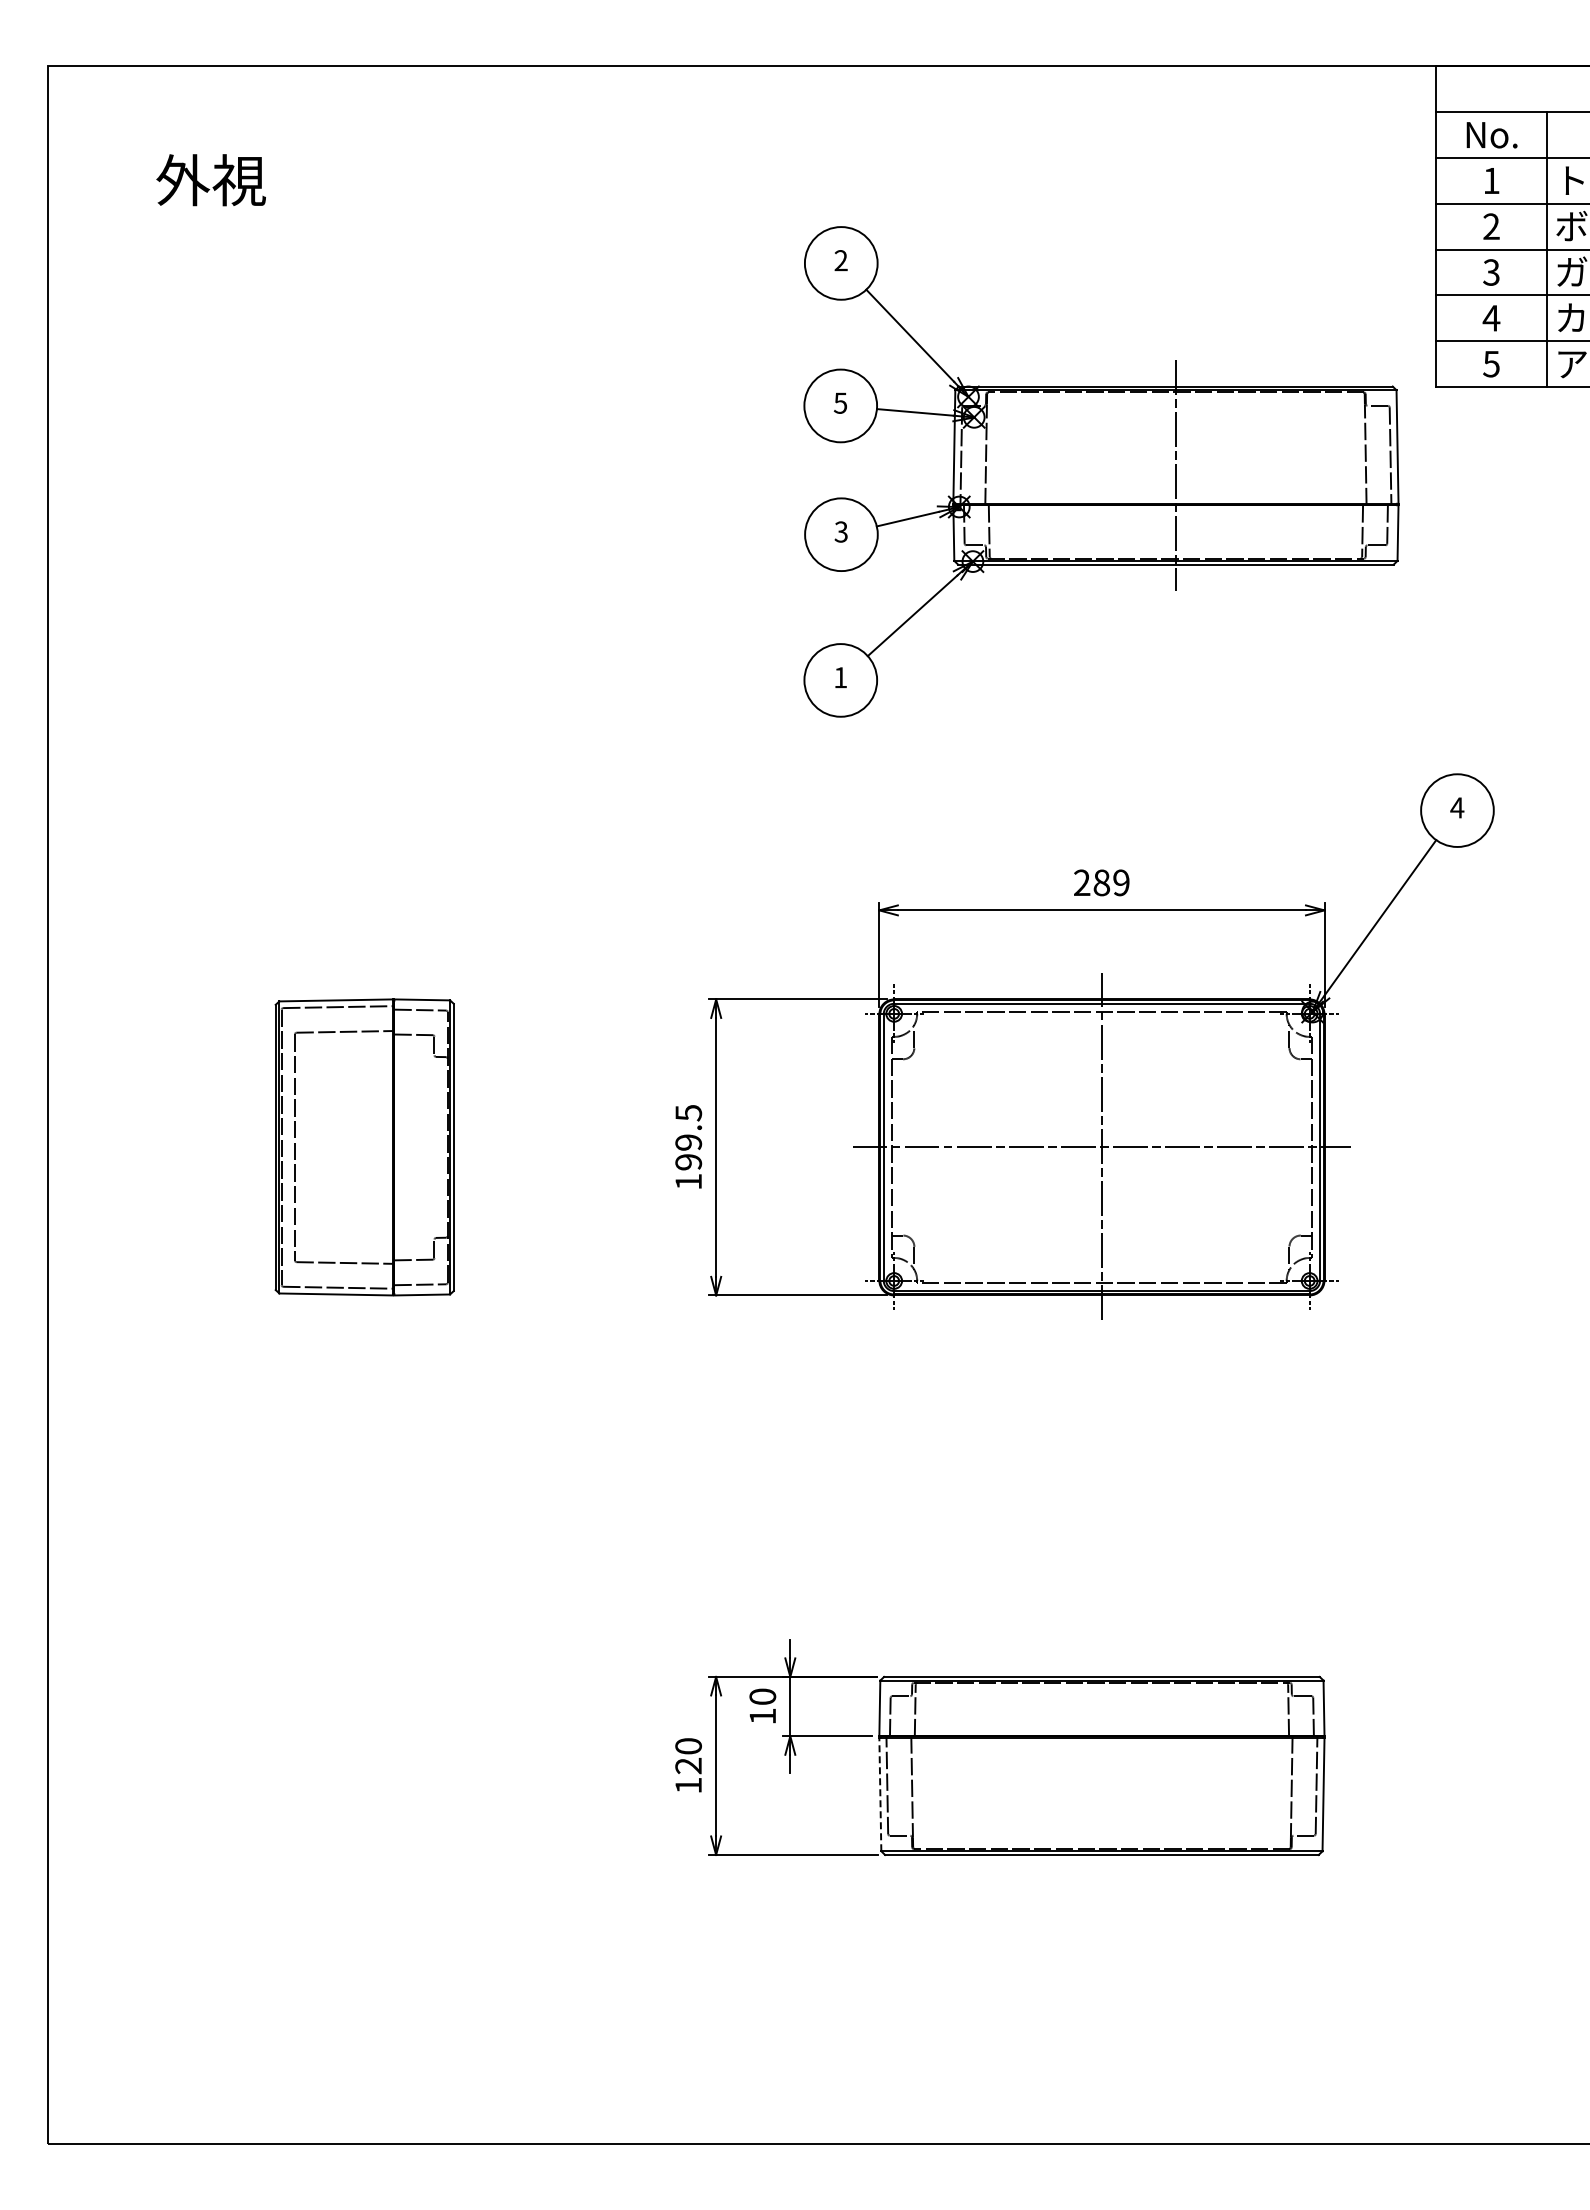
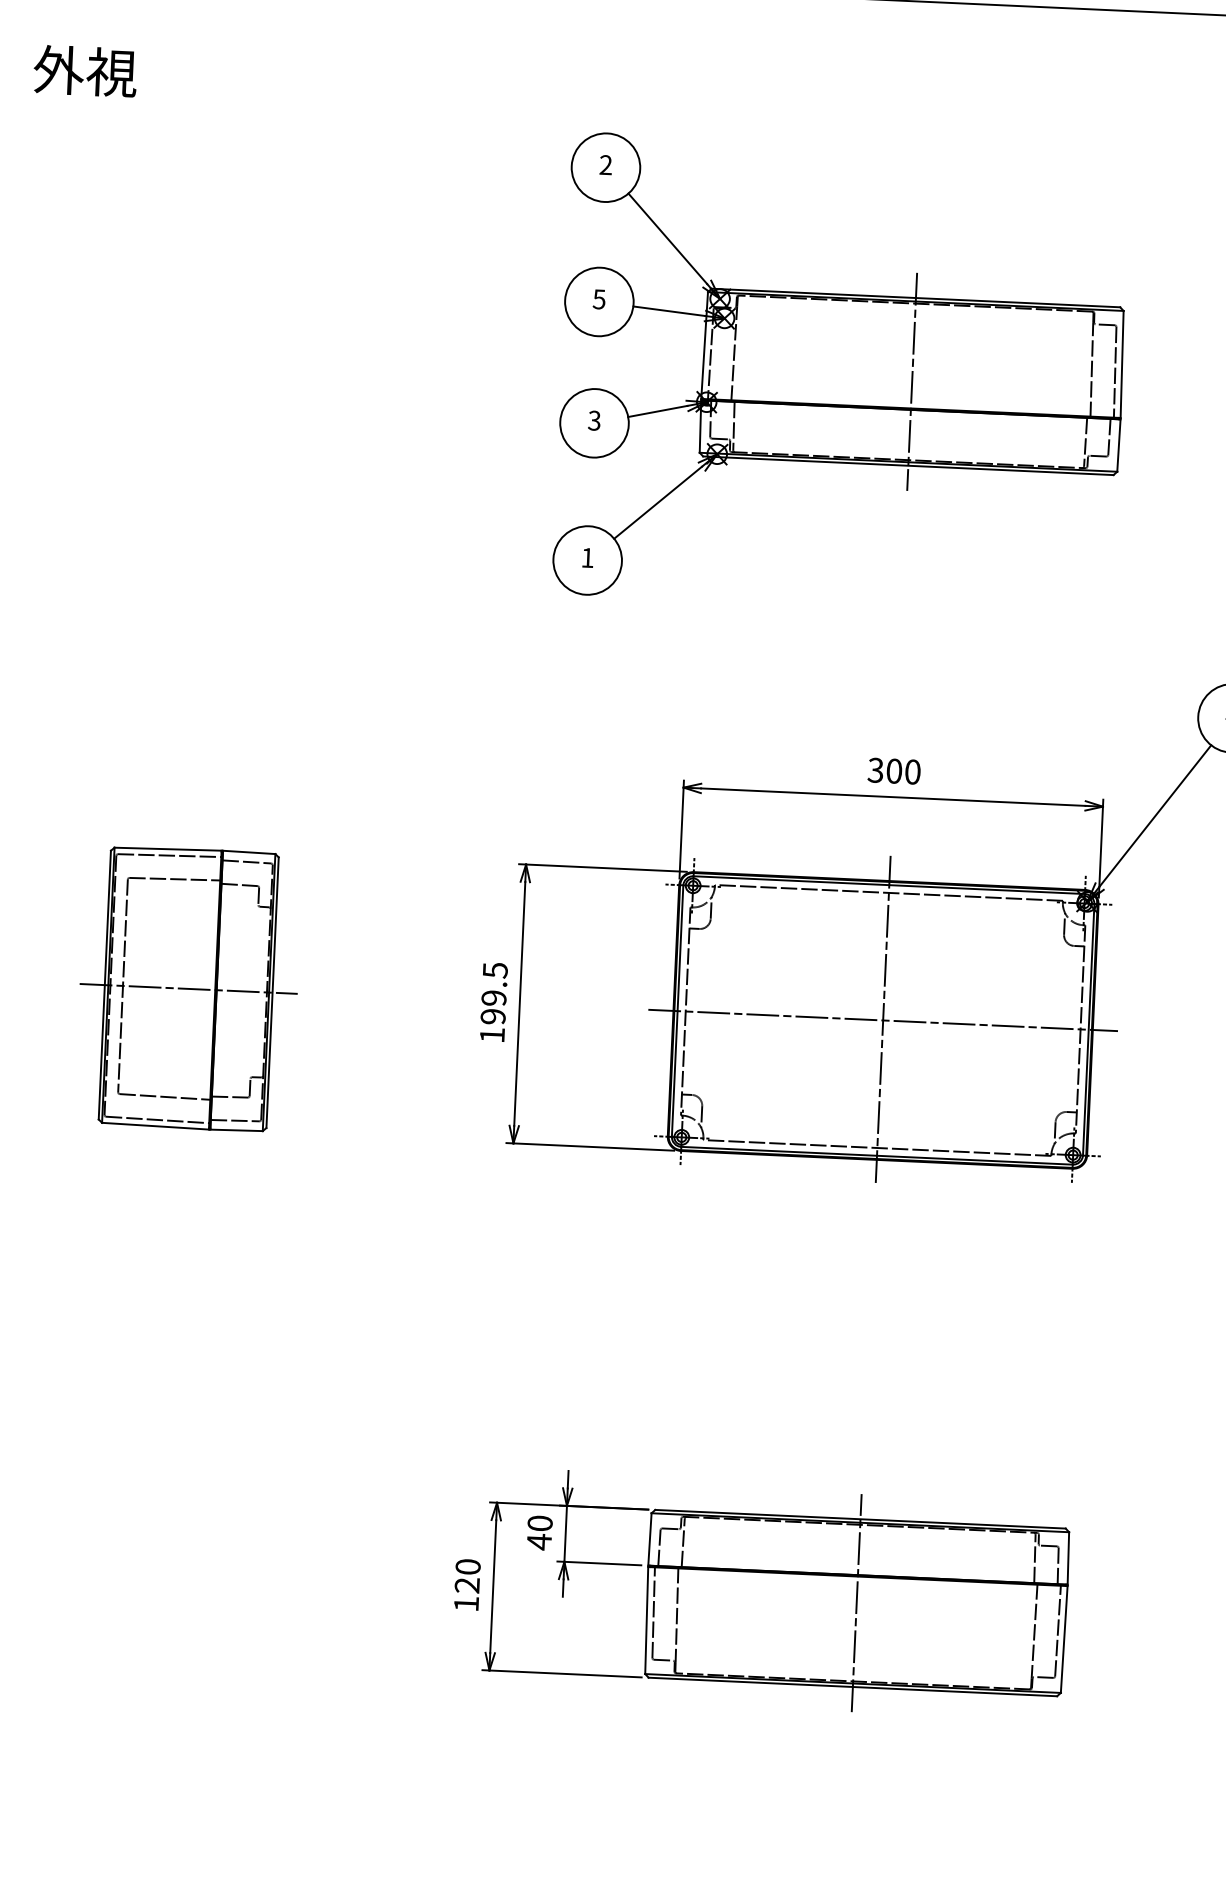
part: (1101, 471) -> (842, 374), moved
text: (1101, 882) -> (894, 770), 289 -> 300
line: (364, 1147) -> (188, 988), added
text: (762, 1716) -> (539, 1542), 10 -> 40
line: (1101, 1765) -> (856, 1602), added
line: (880, 1794) -> (646, 1620), dashed -> solid

